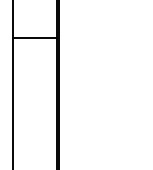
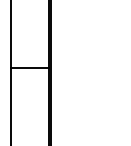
line: (34, 38) -> (29, 68), moved

